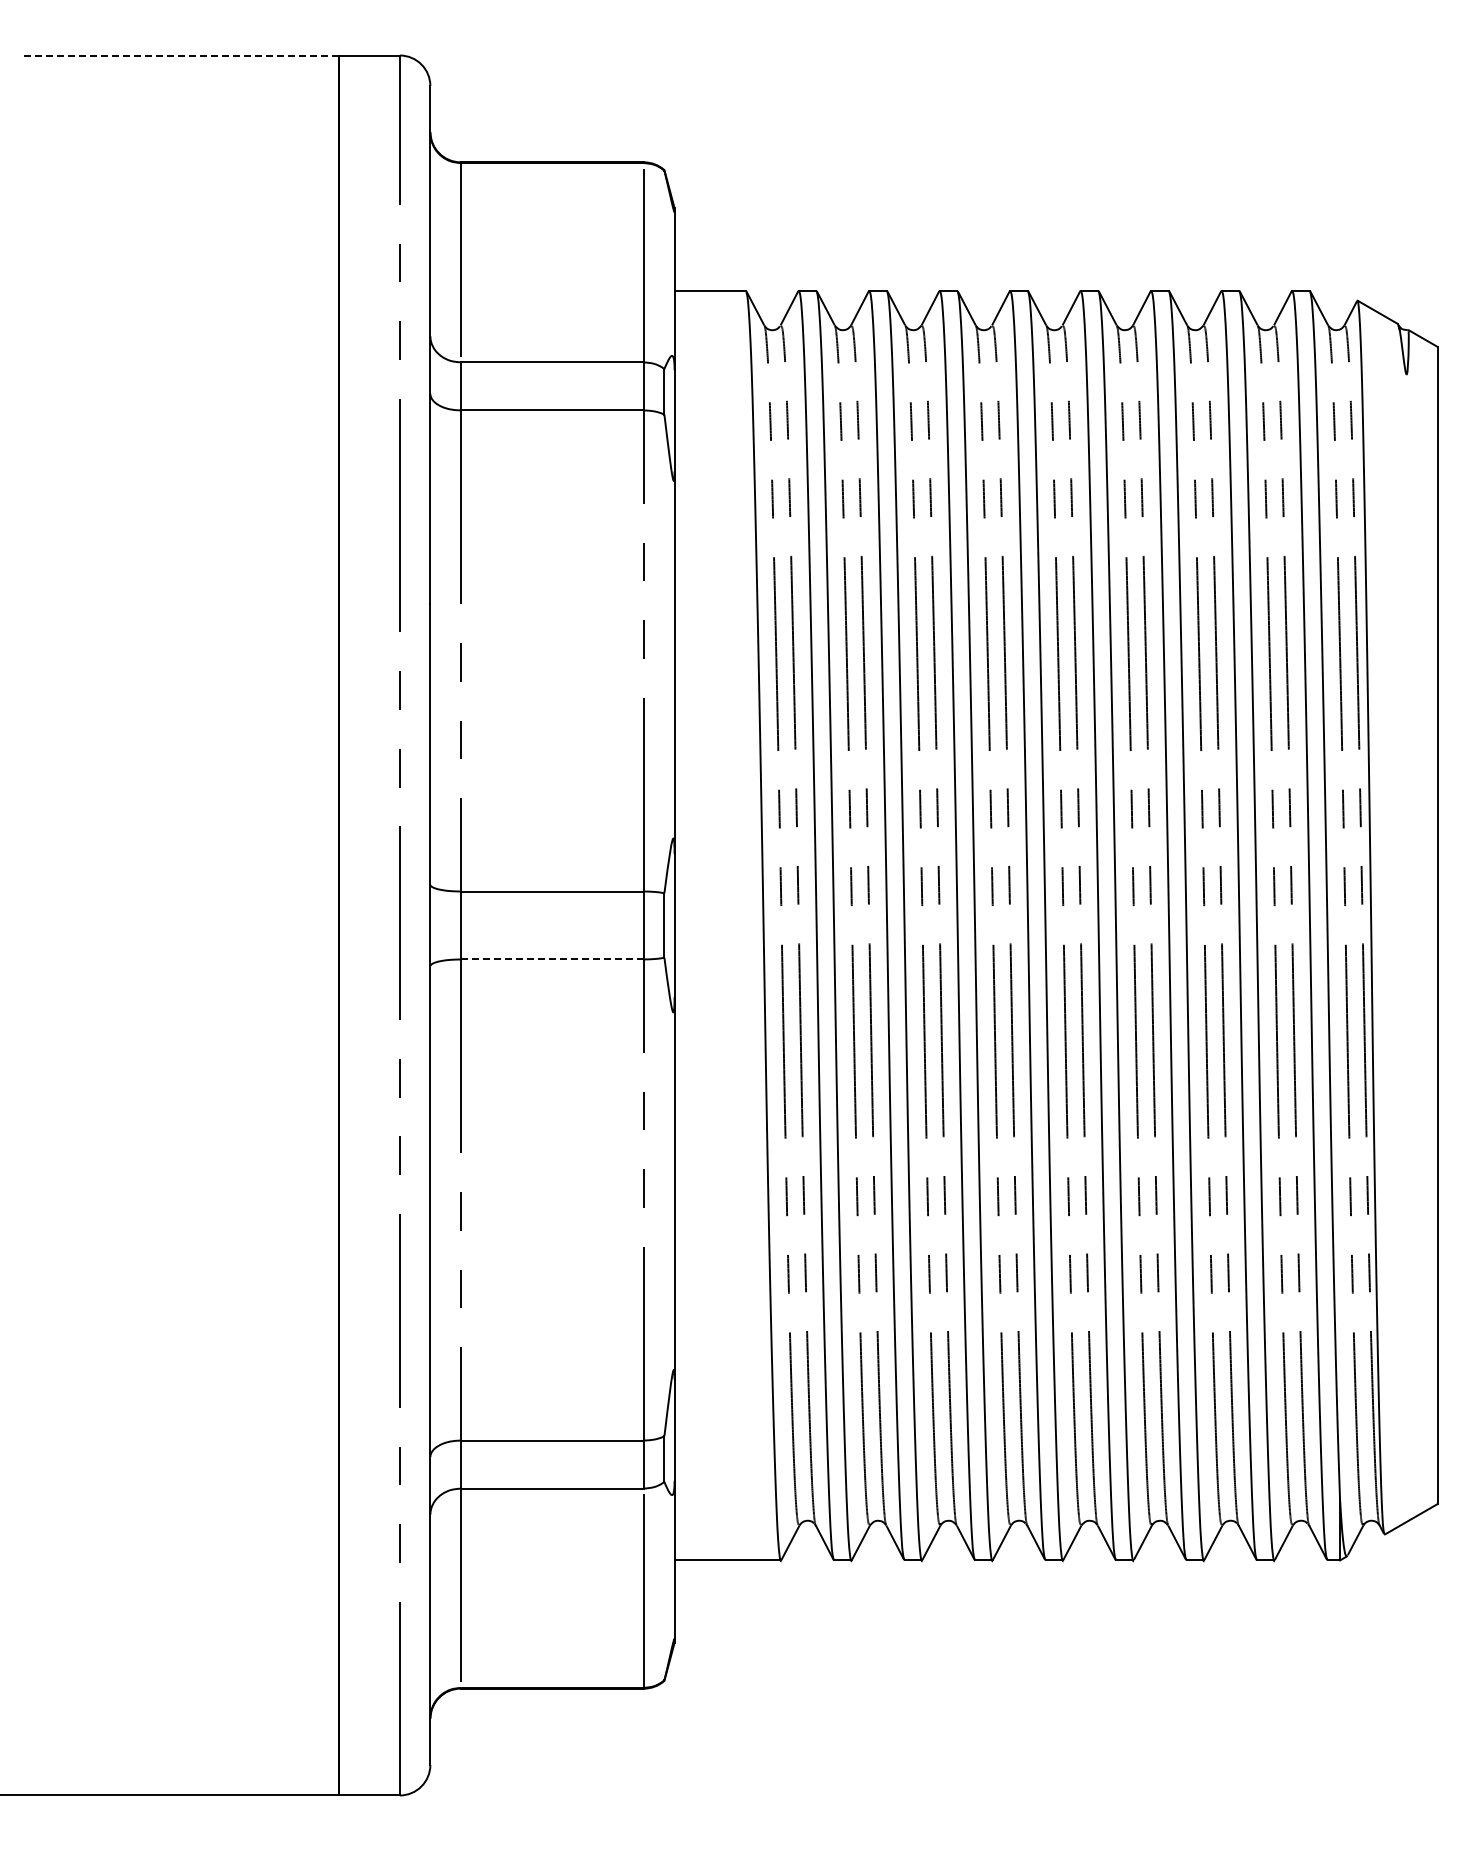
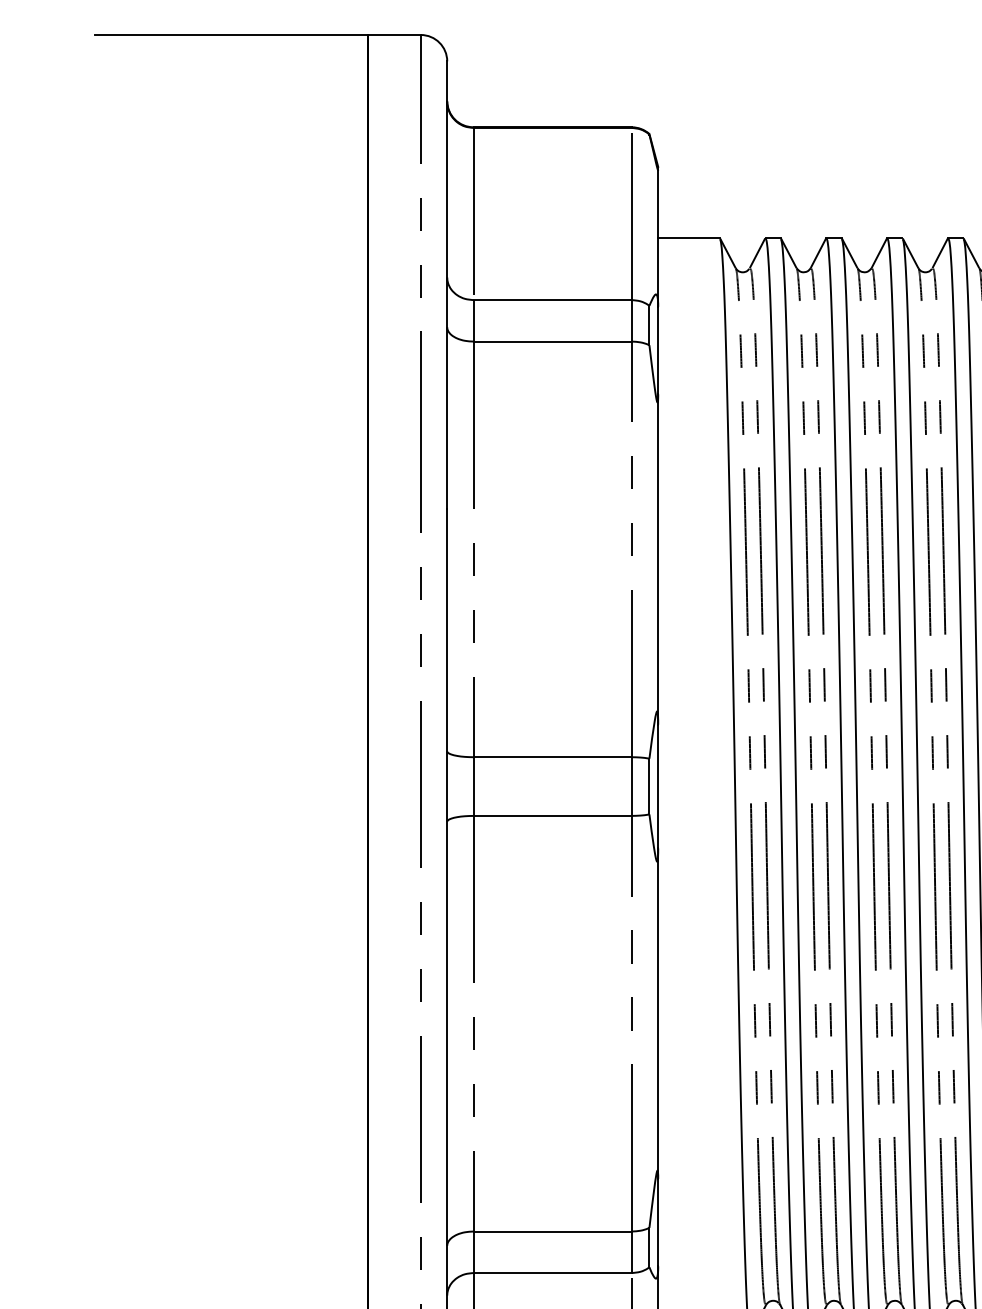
line: (180, 55) -> (231, 34), dashed -> solid
line: (552, 959) -> (552, 815), dashed -> solid

